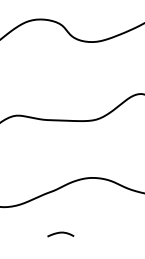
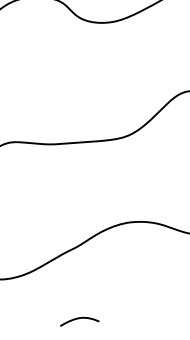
curve: (60, 233) -> (78, 319), moved

